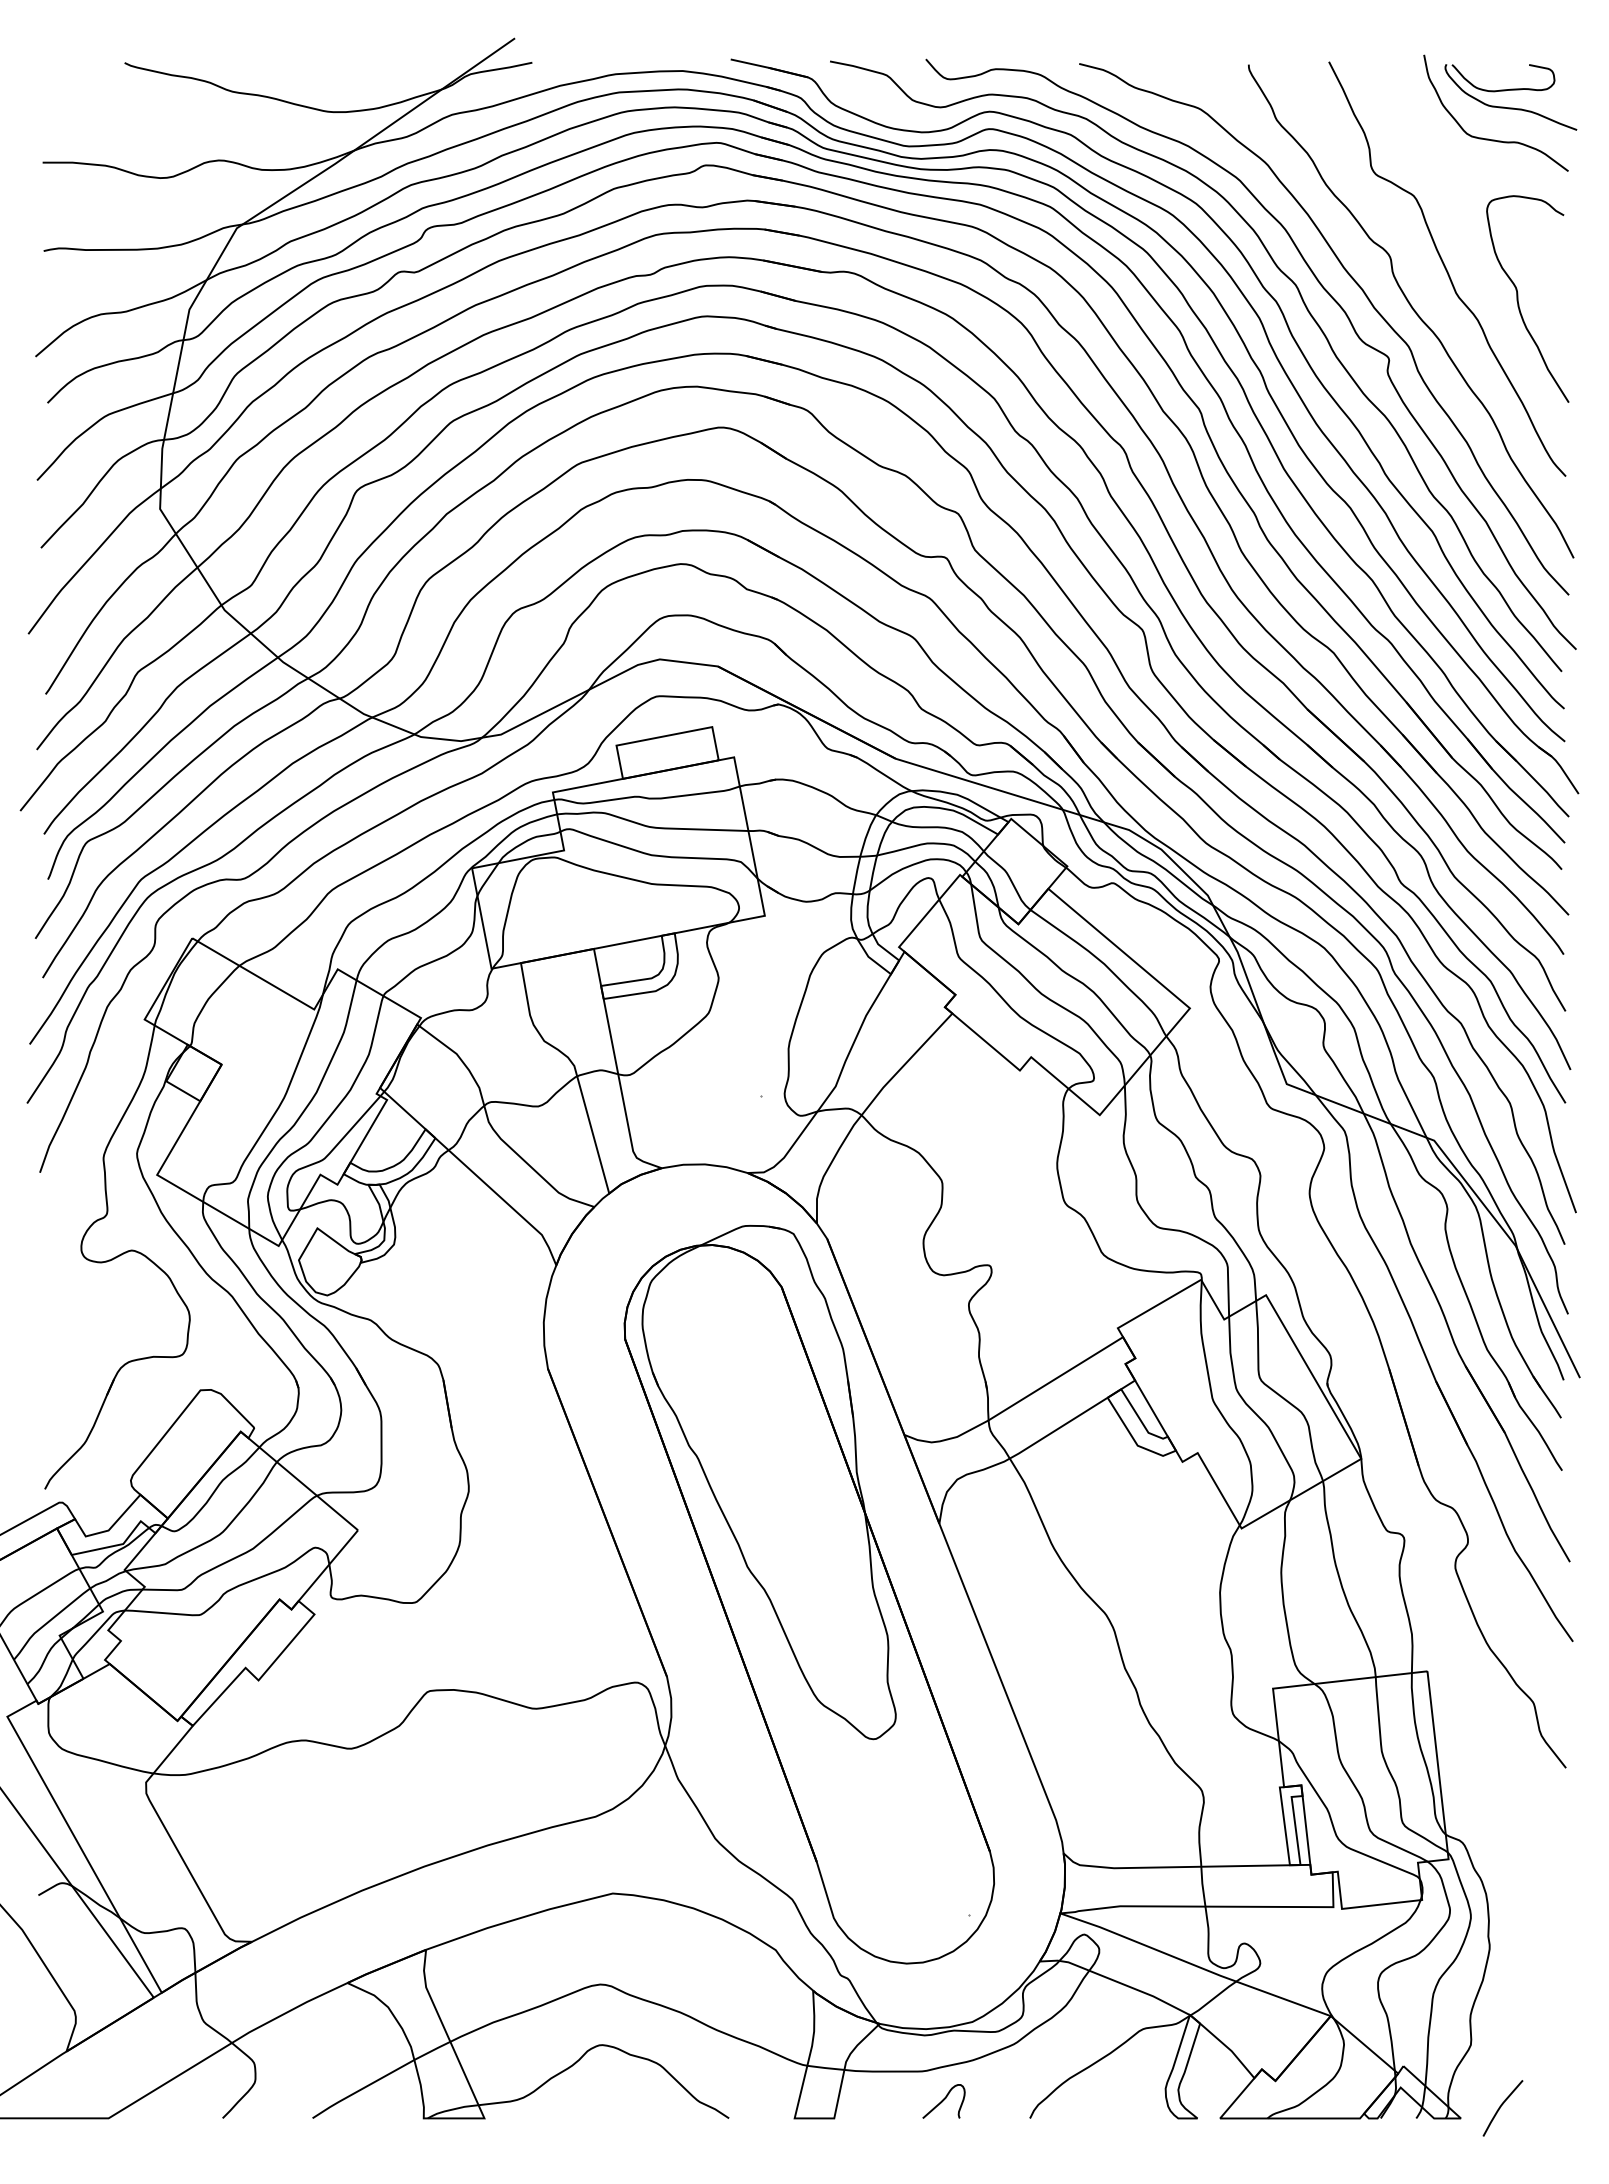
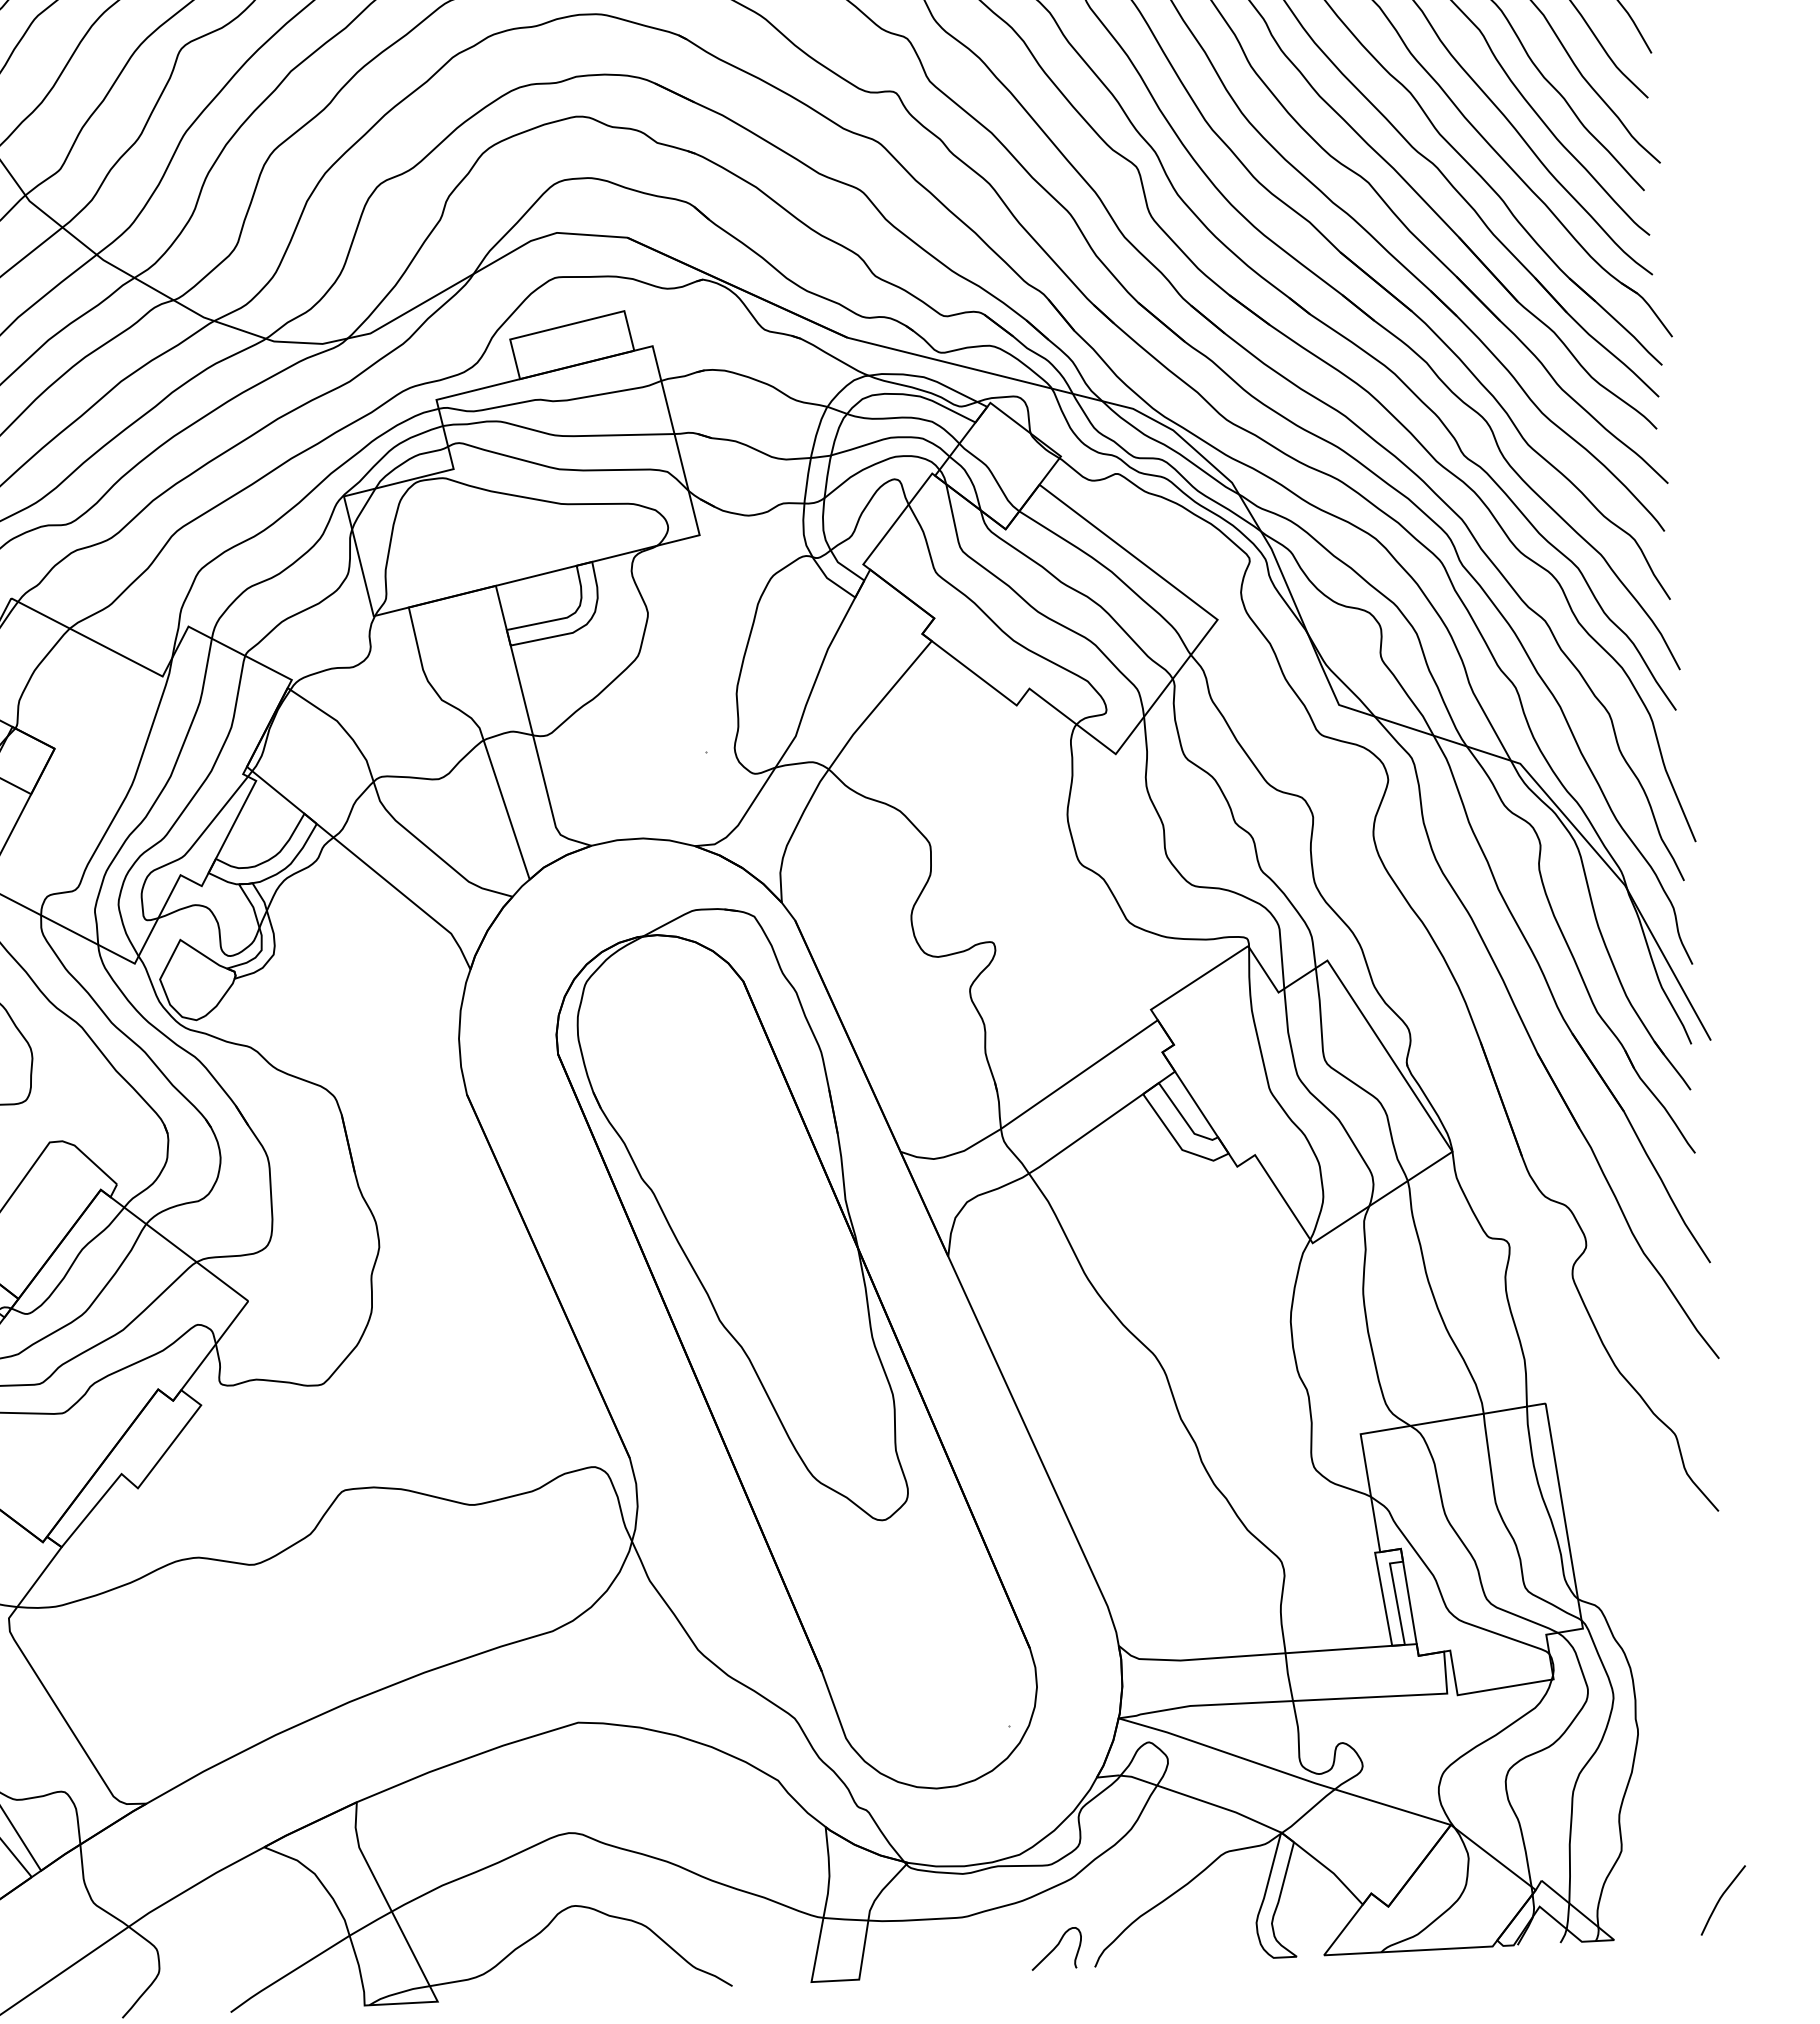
curve: (943, 2101) -> (1055, 1948), moved
curve: (1501, 2107) -> (1721, 1899), moved

